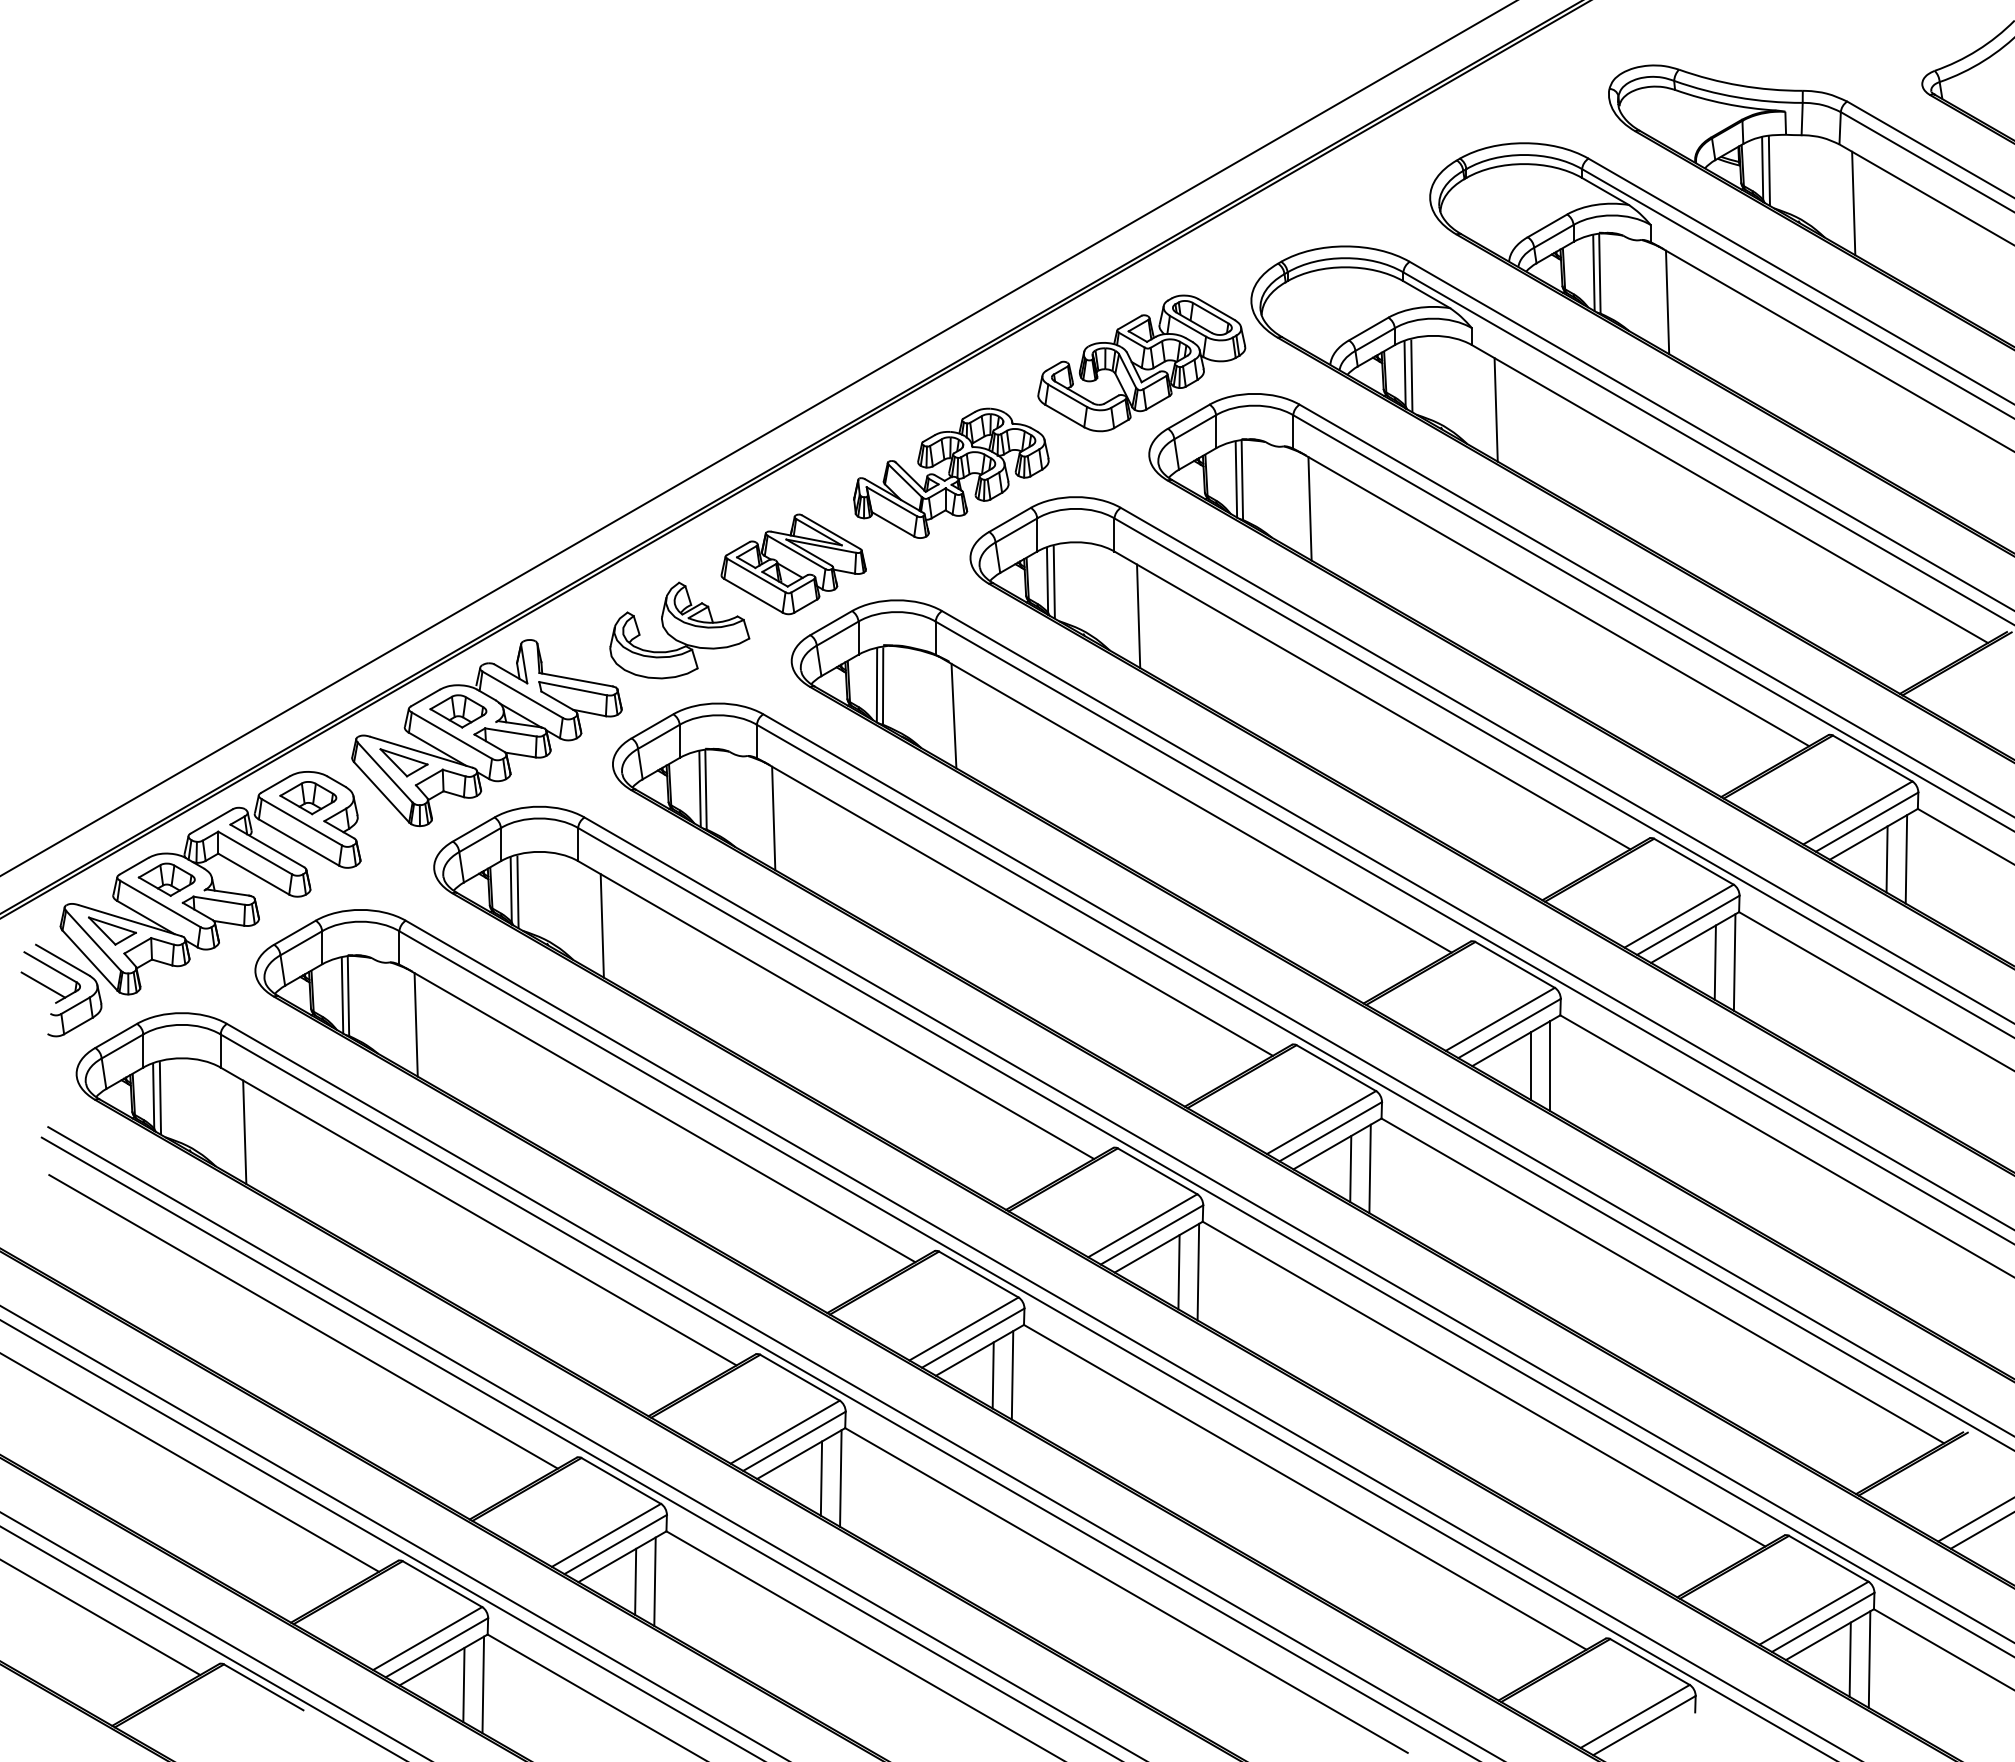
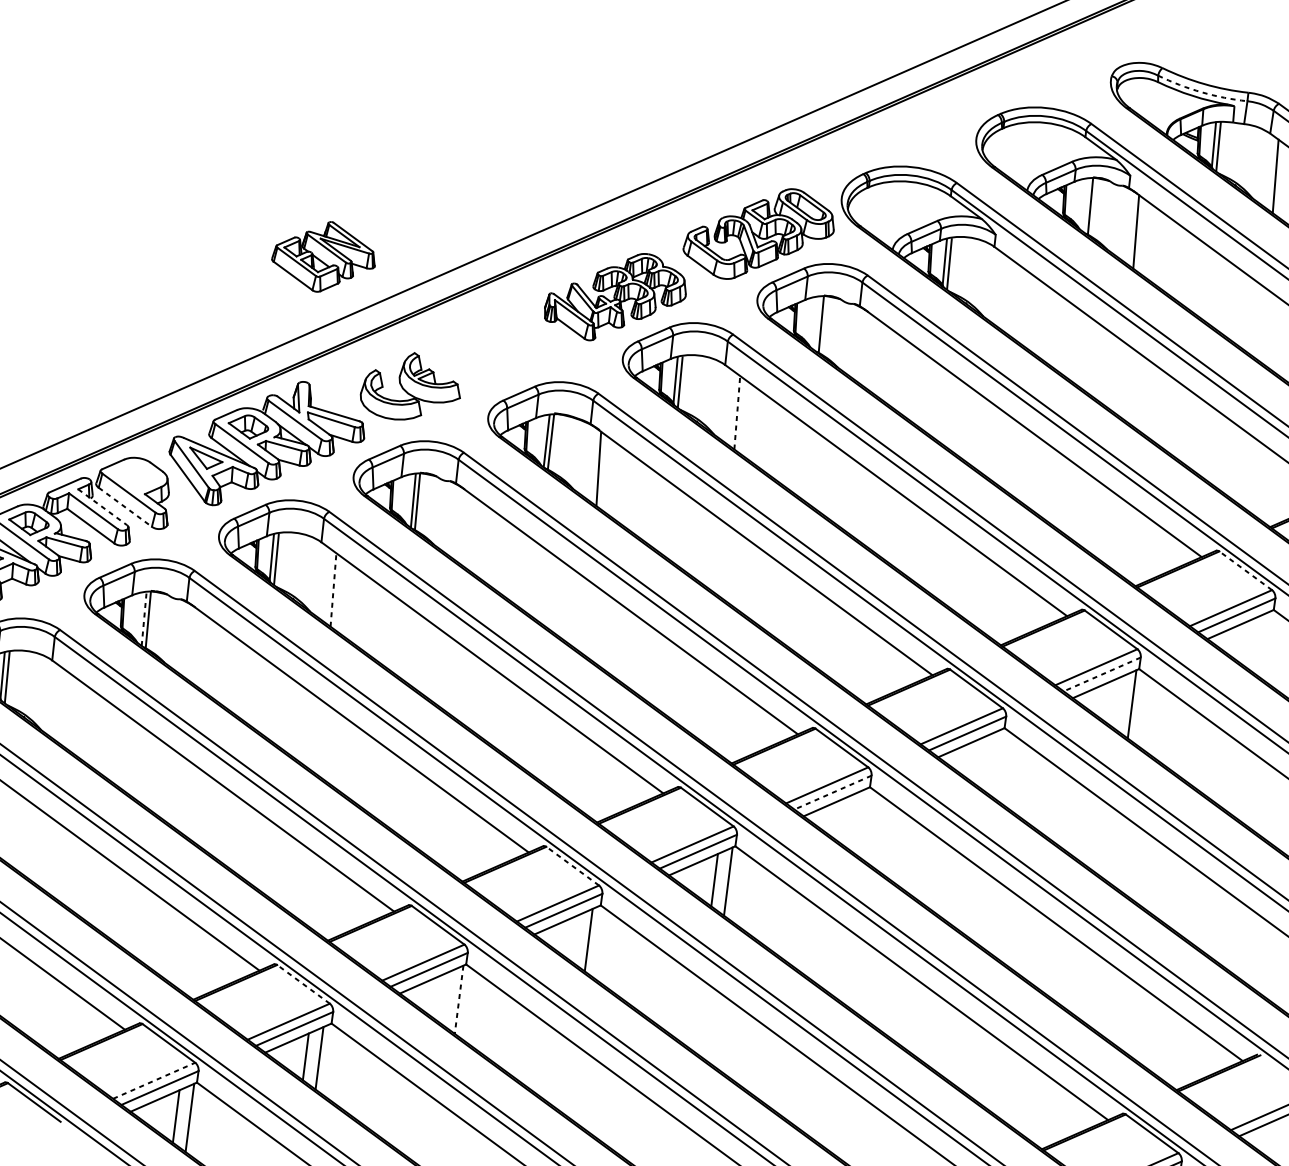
arc: (1737, 97) -> (1201, 92), solid -> dashed
line: (1593, 273) -> (1086, 205), removed
line: (1495, 409) -> (1006, 294), removed
line: (1236, 479) -> (817, 323), removed
line: (1309, 508) -> (866, 349), removed
part: (793, 564) -> (323, 256), moved
line: (1138, 616) -> (737, 412), solid -> dashed
line: (1872, 758) -> (1245, 570), solid -> dashed
part: (308, 798) -> (135, 476), removed
line: (773, 818) -> (463, 527), removed
line: (299, 842) -> (125, 507), solid -> dashed
line: (267, 845) -> (102, 506), solid -> dashed
line: (1886, 859) -> (1247, 643), removed
line: (1906, 859) -> (1261, 644), removed
line: (602, 925) -> (333, 589), solid -> dashed
line: (1687, 925) -> (1101, 674), solid -> dashed
line: (1714, 962) -> (1117, 702), removed
line: (342, 995) -> (144, 618), solid -> dashed
line: (415, 1024) -> (193, 645), removed
line: (1531, 1066) -> (980, 762), removed
line: (1550, 1066) -> (993, 763), removed
line: (1330, 1131) -> (832, 792), solid -> dashed
line: (244, 1132) -> (64, 708), removed
line: (1369, 1168) -> (857, 821), removed
line: (1350, 1169) -> (844, 820), removed
line: (978, 1274) -> (572, 866), solid -> dashed
line: (992, 1375) -> (574, 938), removed
line: (821, 1478) -> (445, 998), removed
line: (840, 1479) -> (458, 1000), solid -> dashed
line: (621, 1480) -> (303, 984), solid -> dashed
line: (427, 1638) -> (154, 1080), solid -> dashed

